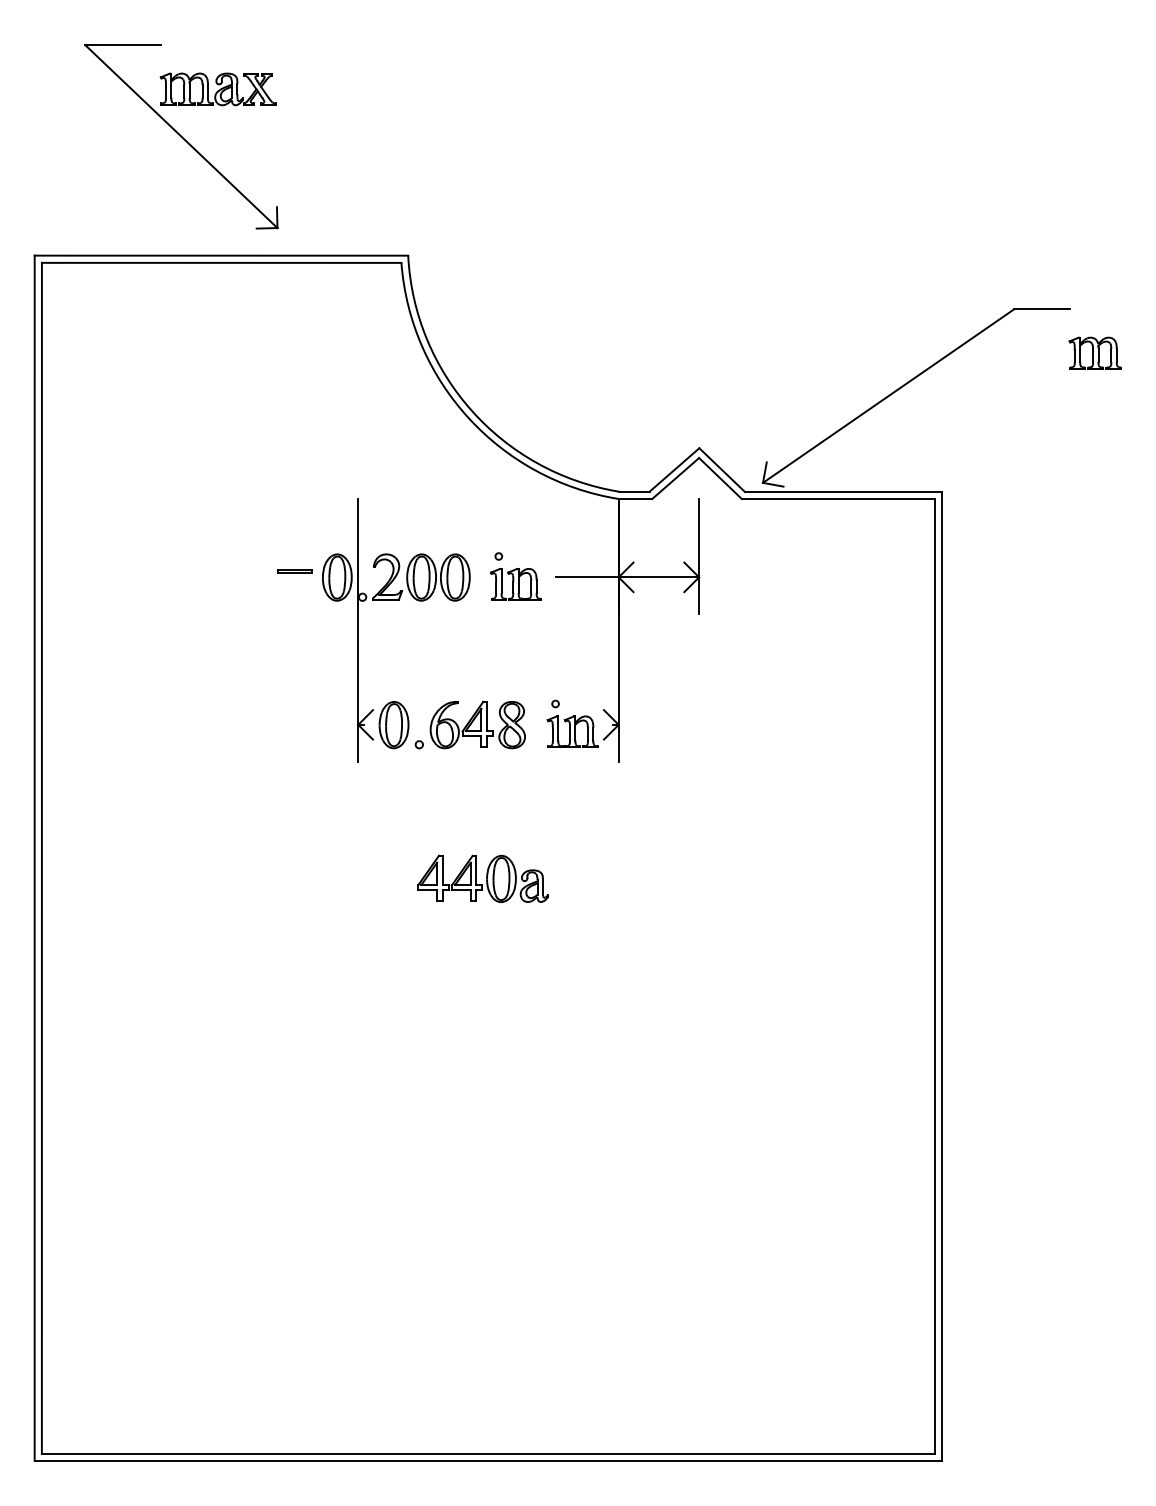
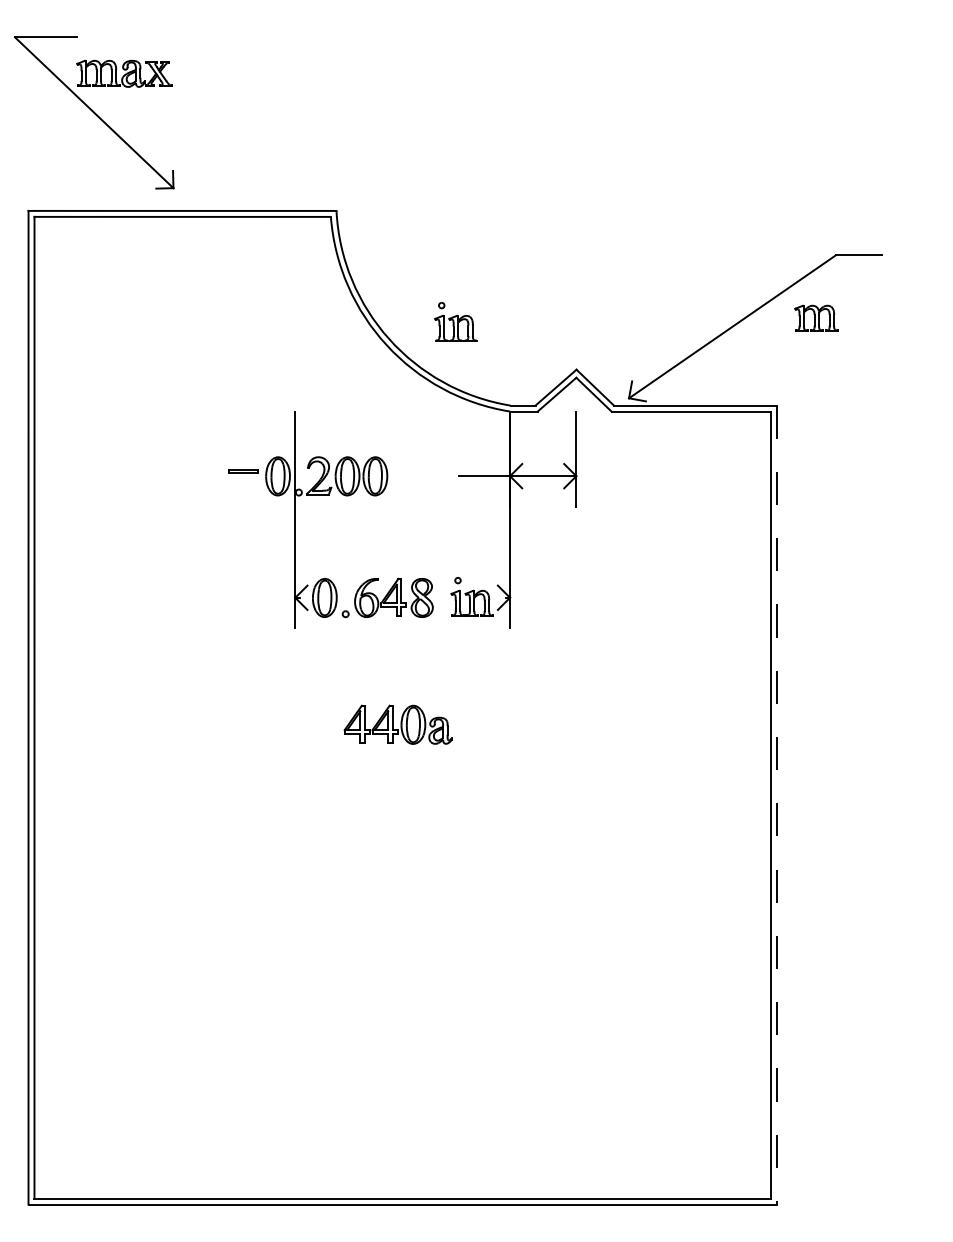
part: (181, 136) -> (94, 112), moved
part: (1094, 352) -> (815, 317), moved
part: (515, 576) -> (455, 322), moved
line: (942, 976) -> (777, 805), solid -> dashed

